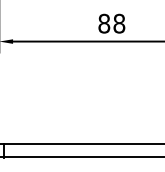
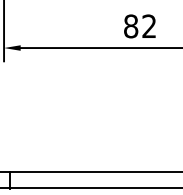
text: (119, 23) -> (149, 26), 88 -> 82

